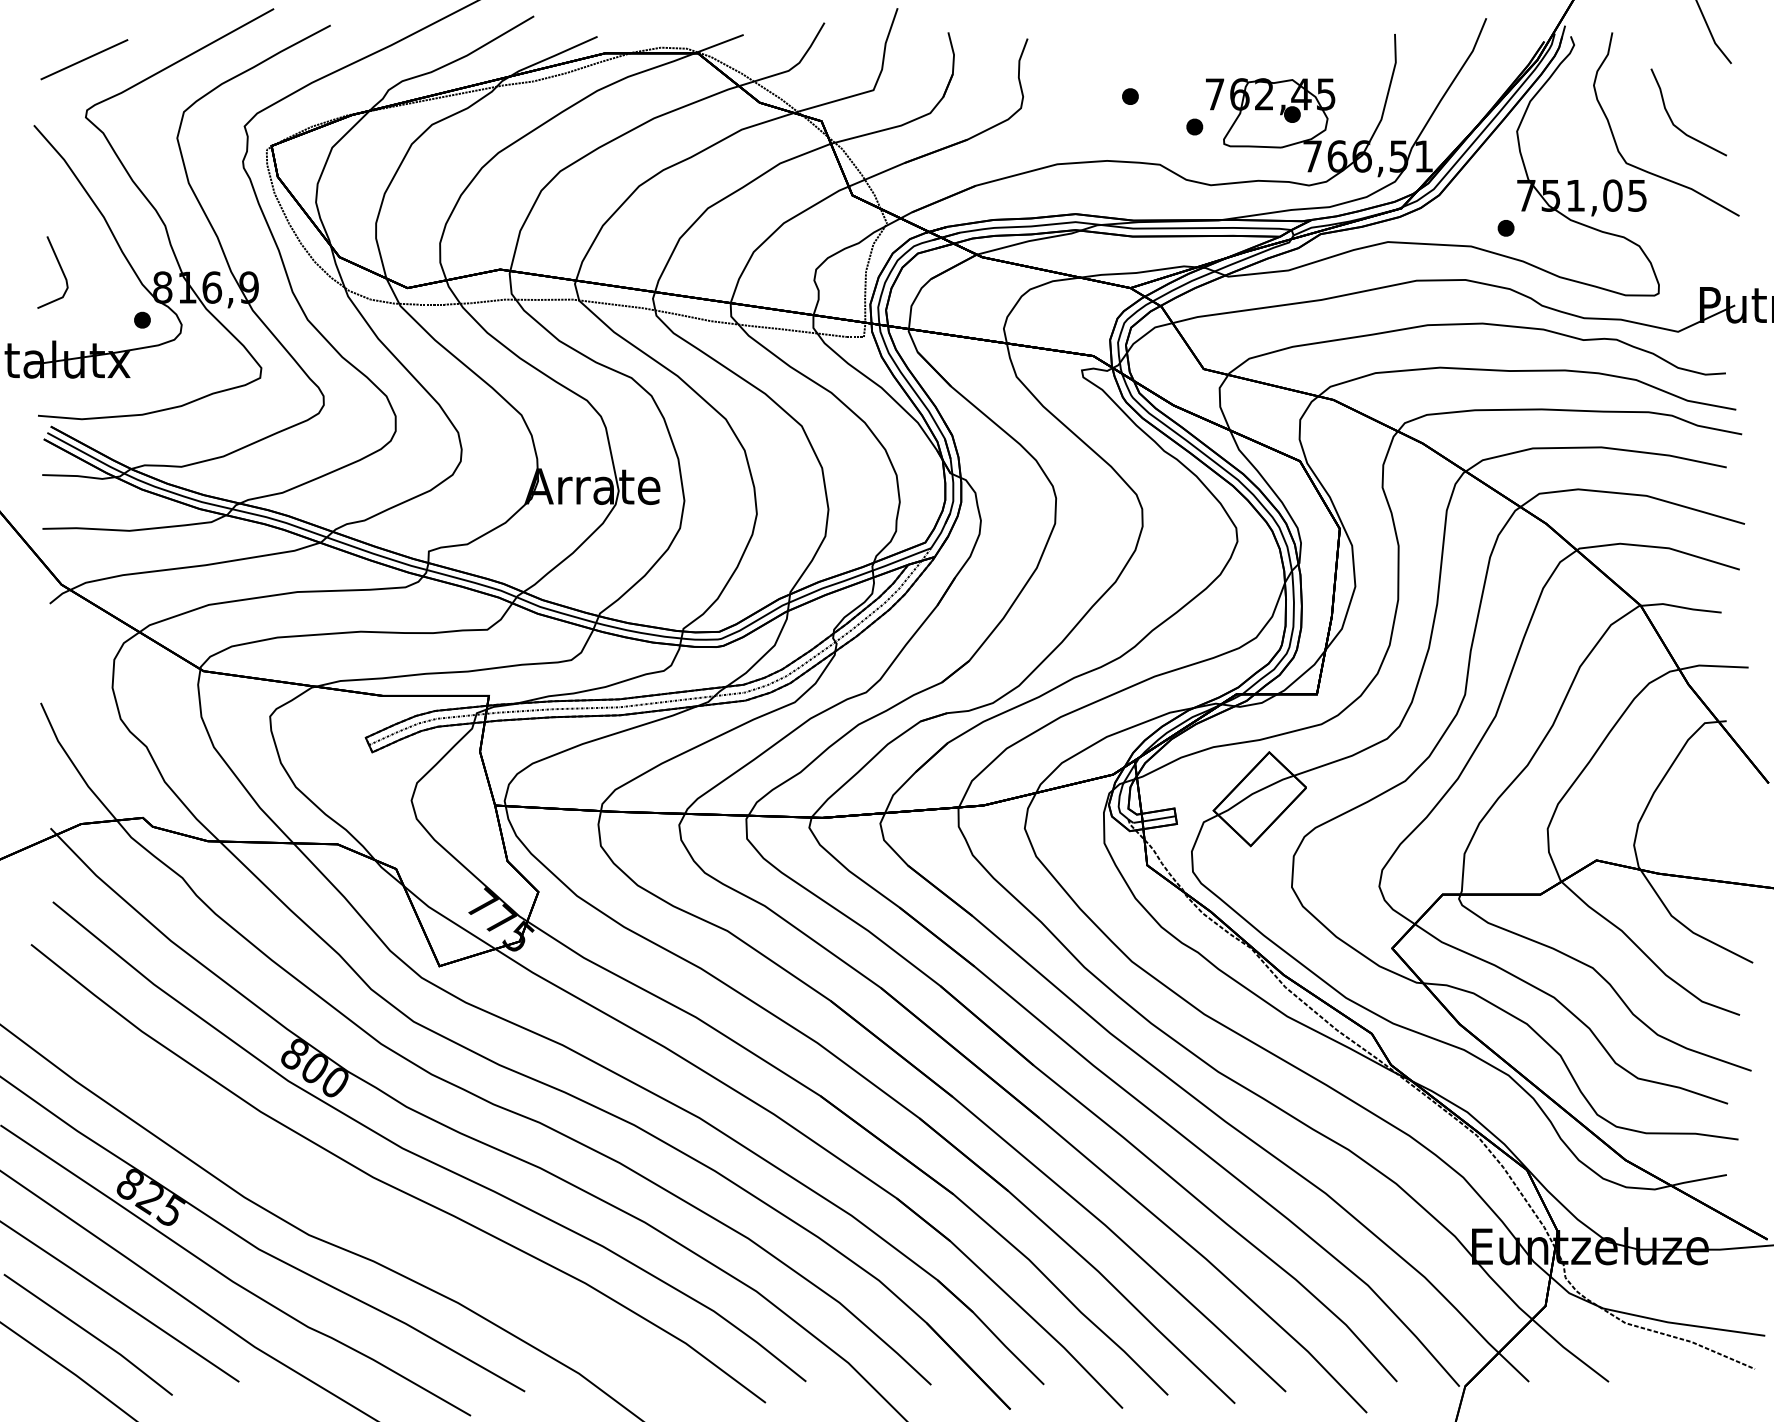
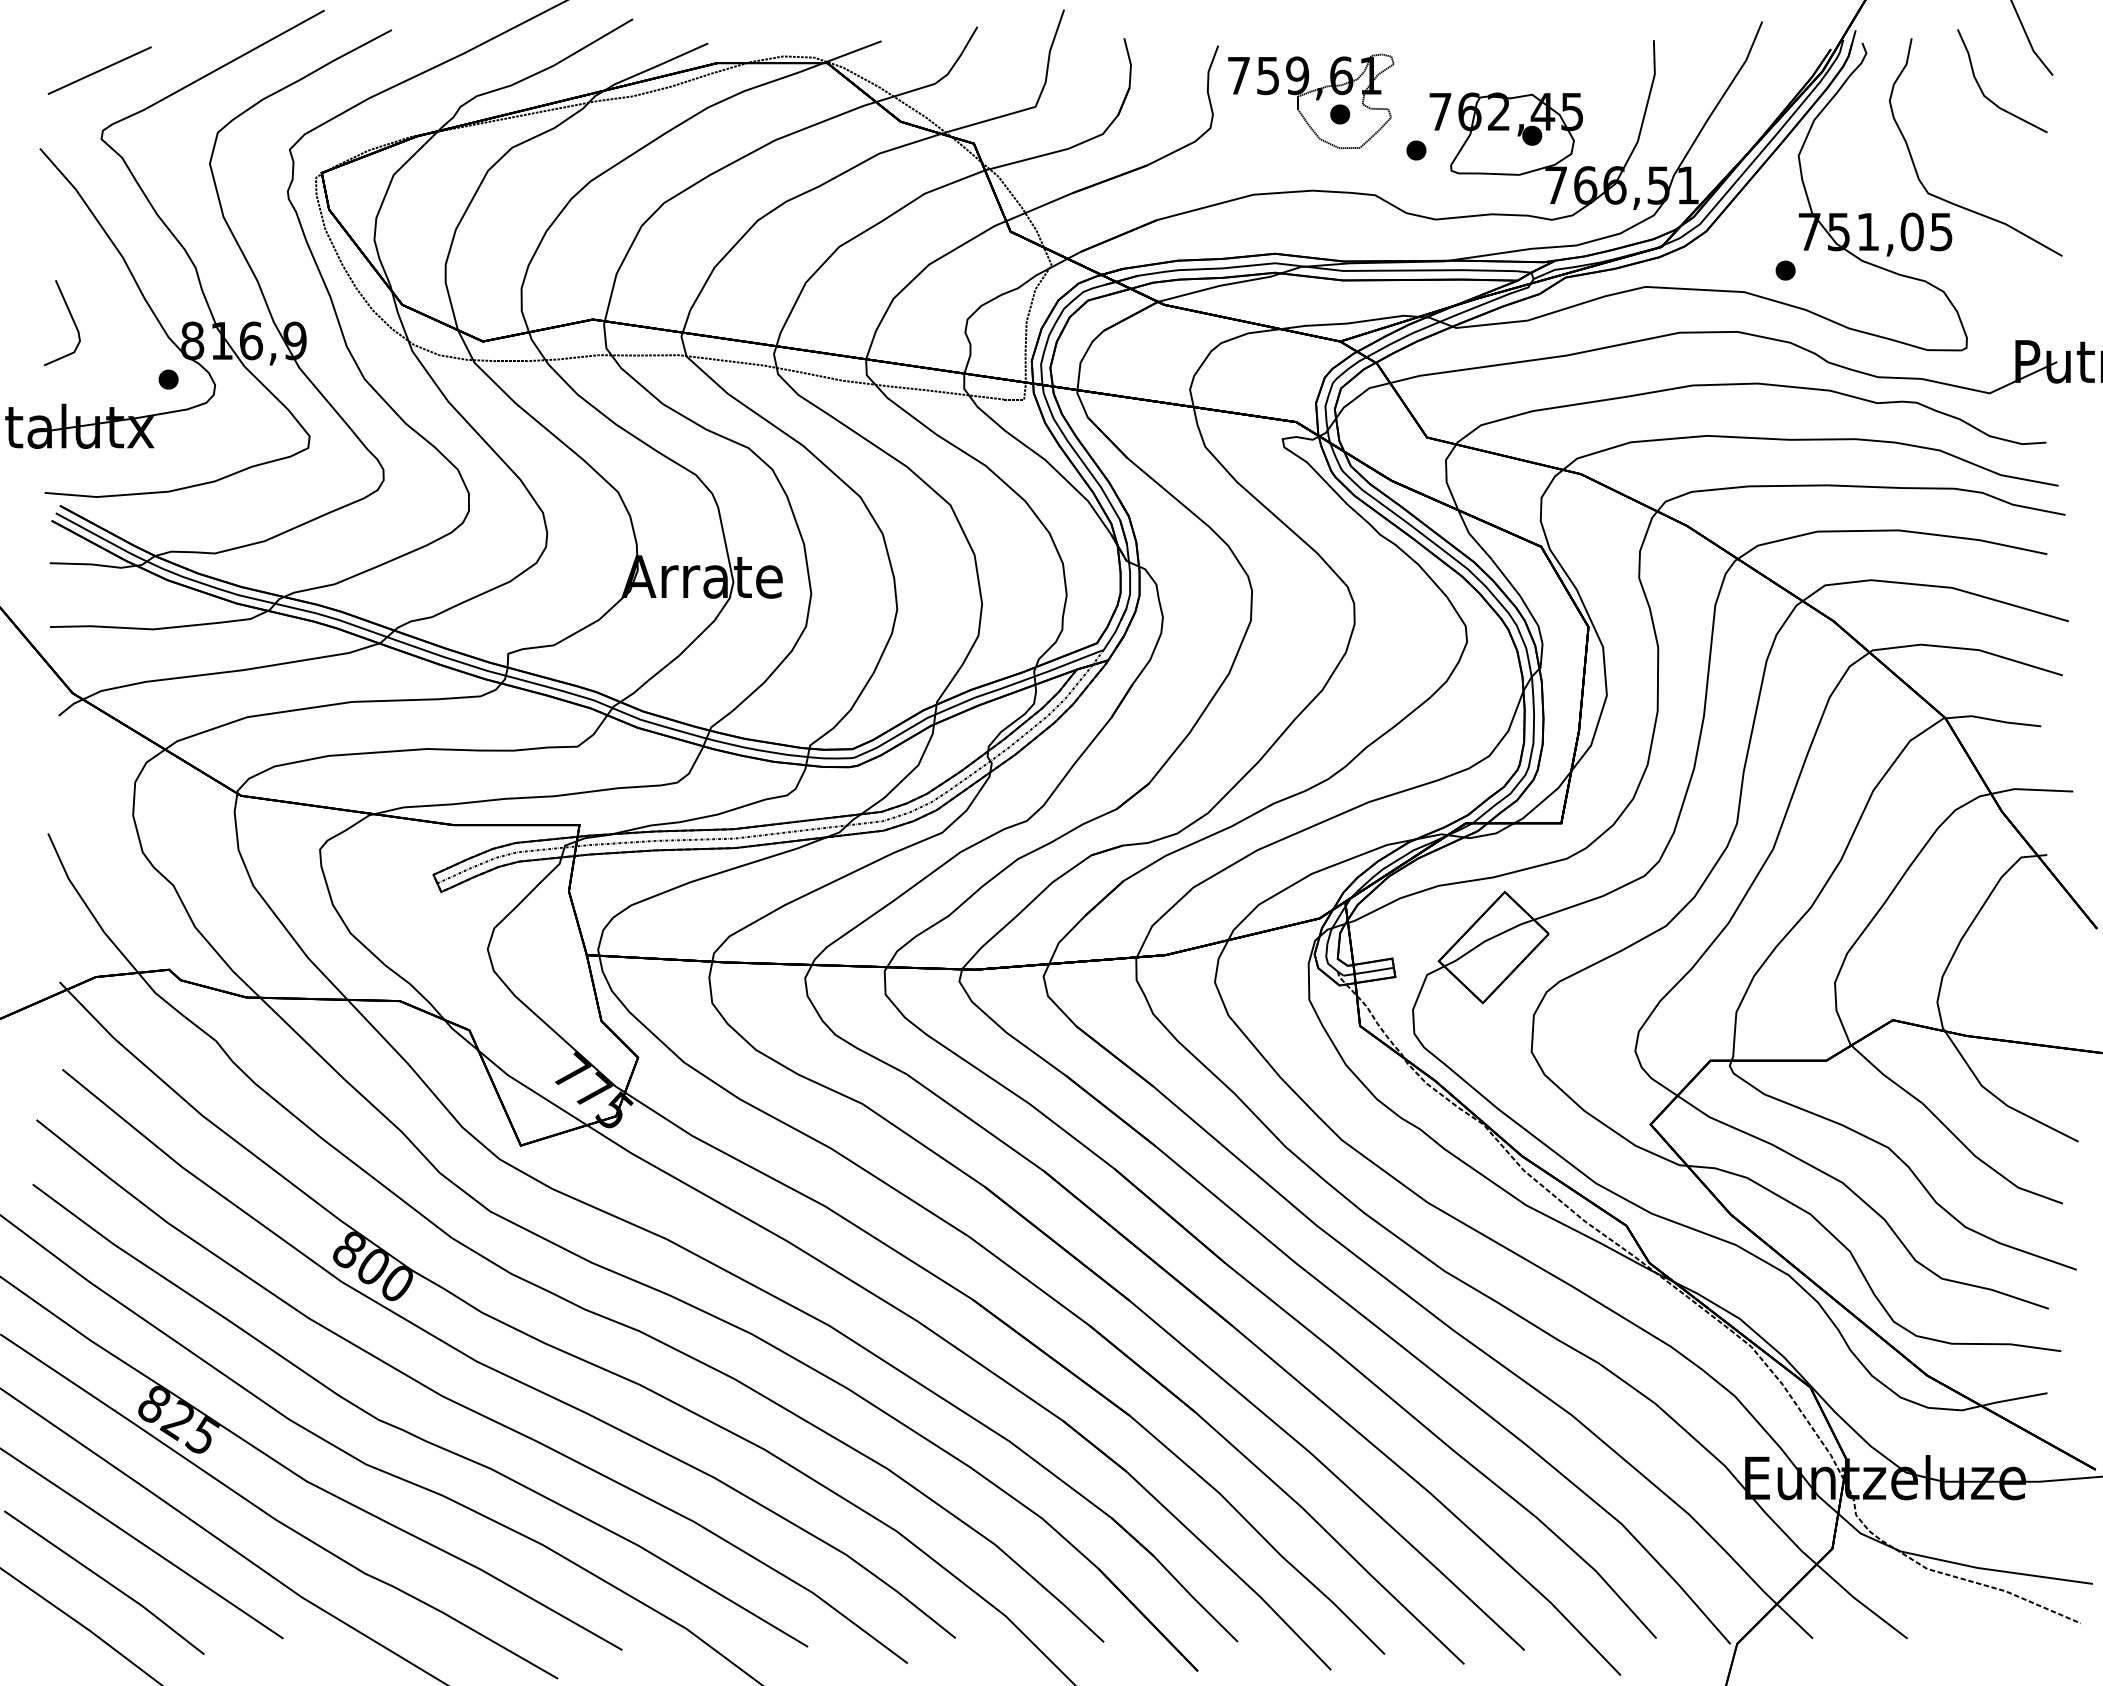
part: (1106, 85) -> (1311, 101), added
curve: (1678, 127) -> (1989, 98), moved
curve: (348, 1208) -> (412, 1433), added

